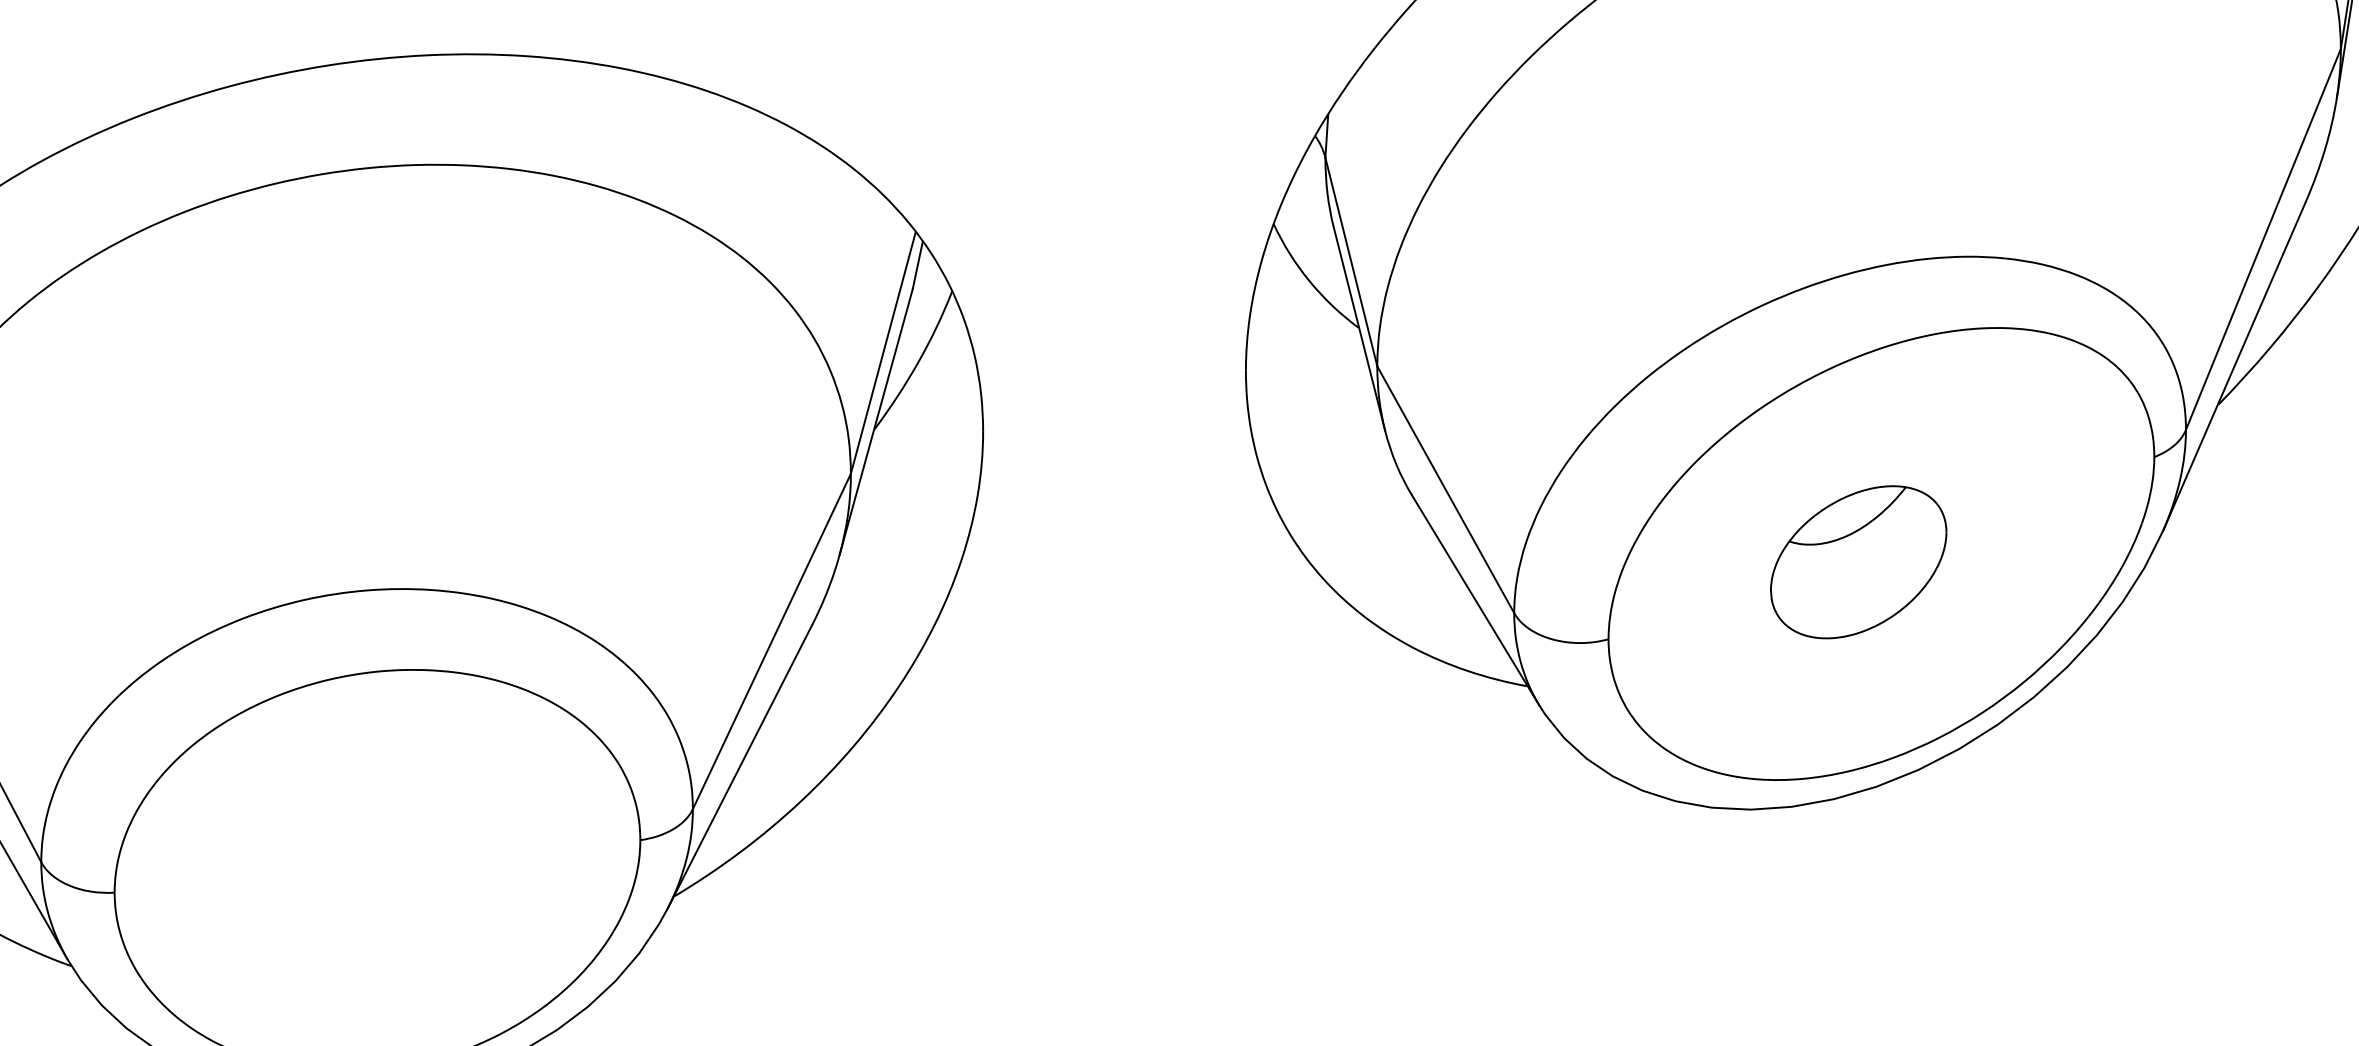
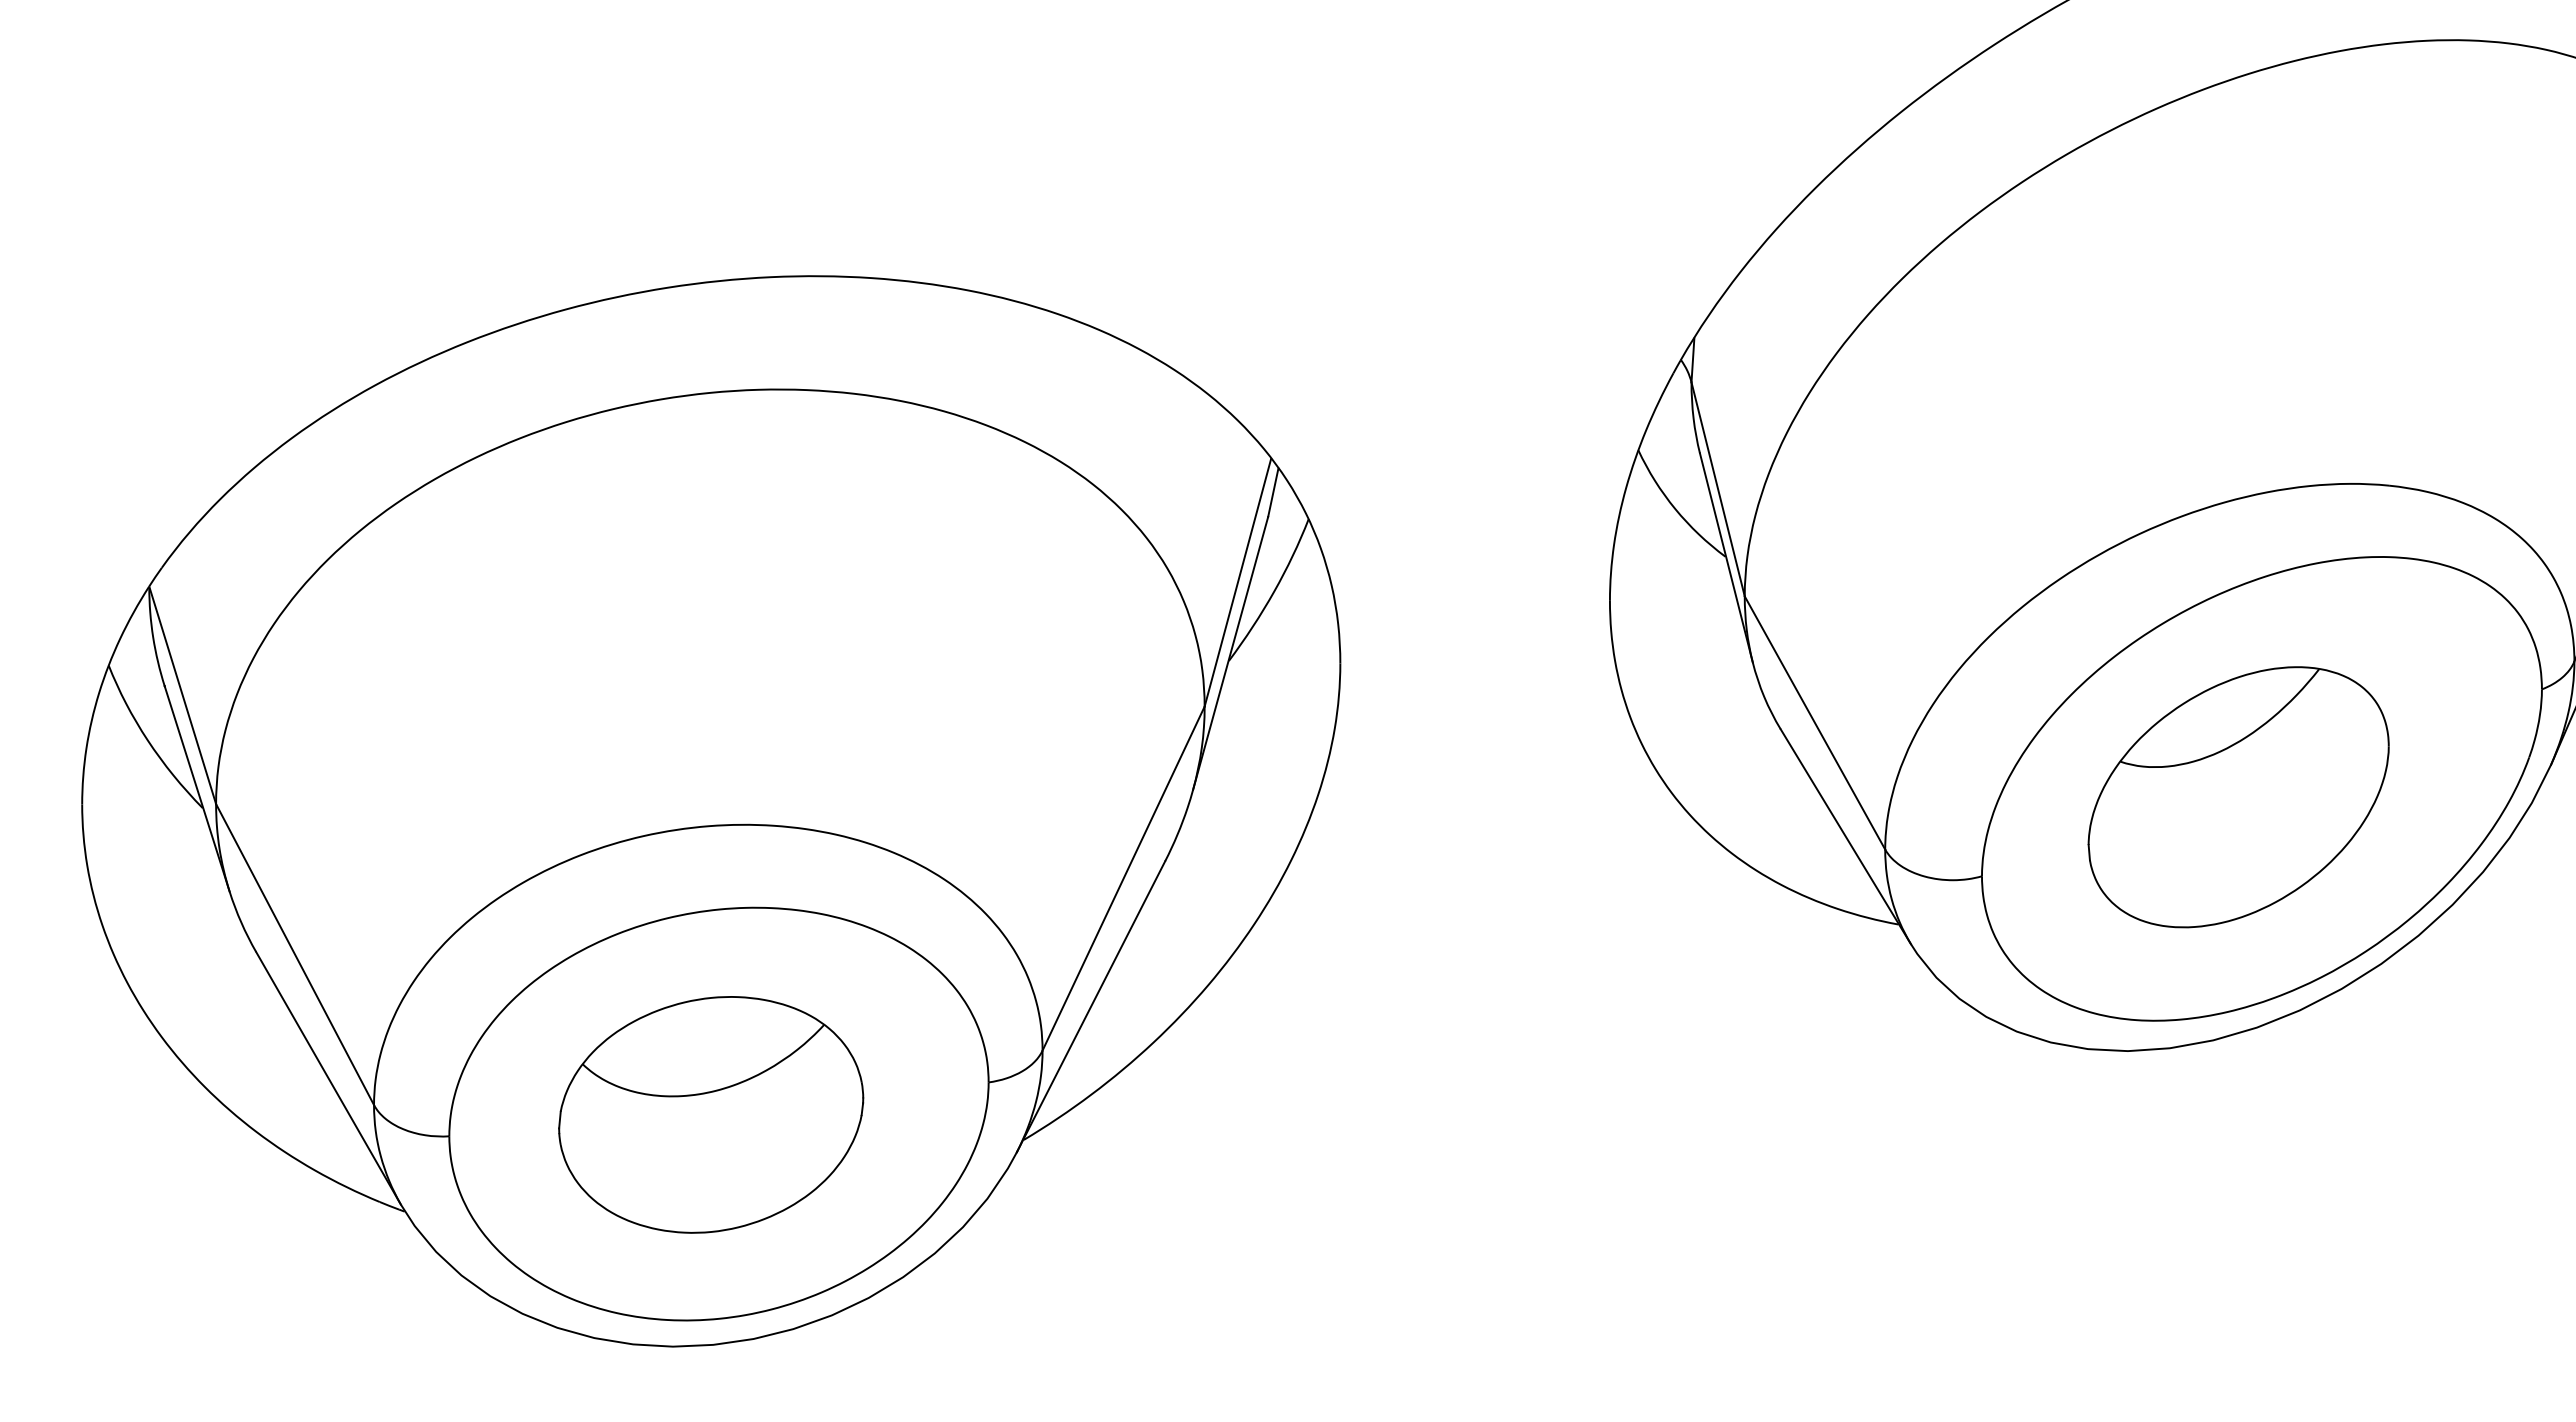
part: (1858, 562) -> (2238, 797), size x1.67
part: (370, 871) -> (711, 1114), added

